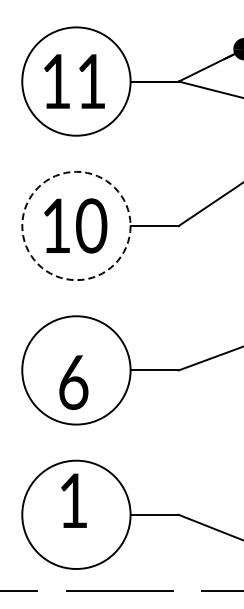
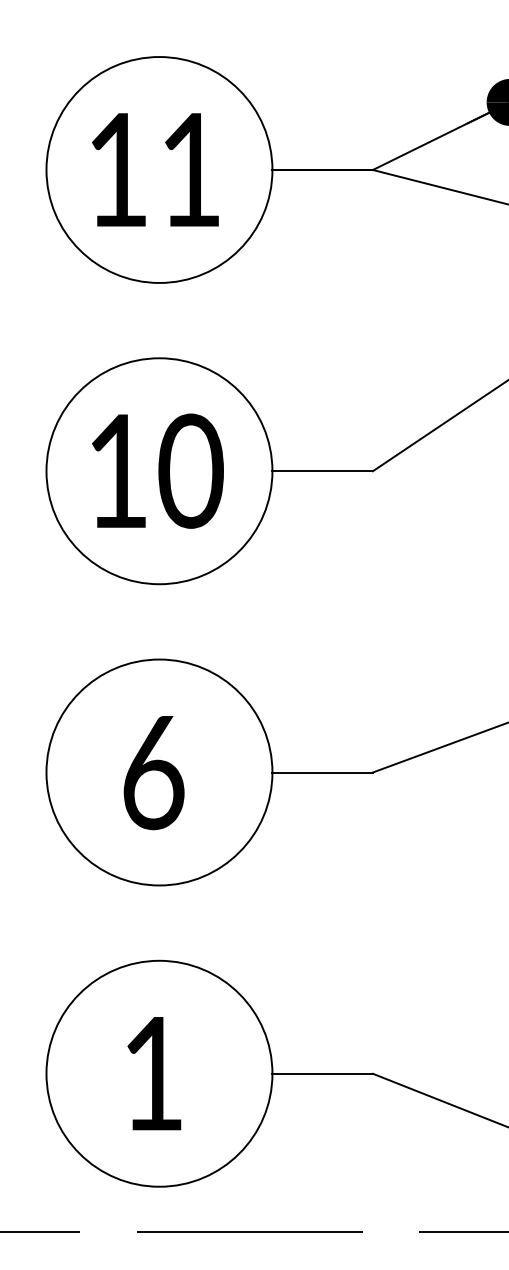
circle: (76, 225) -> (159, 470), dashed -> solid
text: (73, 382) -> (153, 772), moved
text: (73, 500) -> (153, 1073), moved

